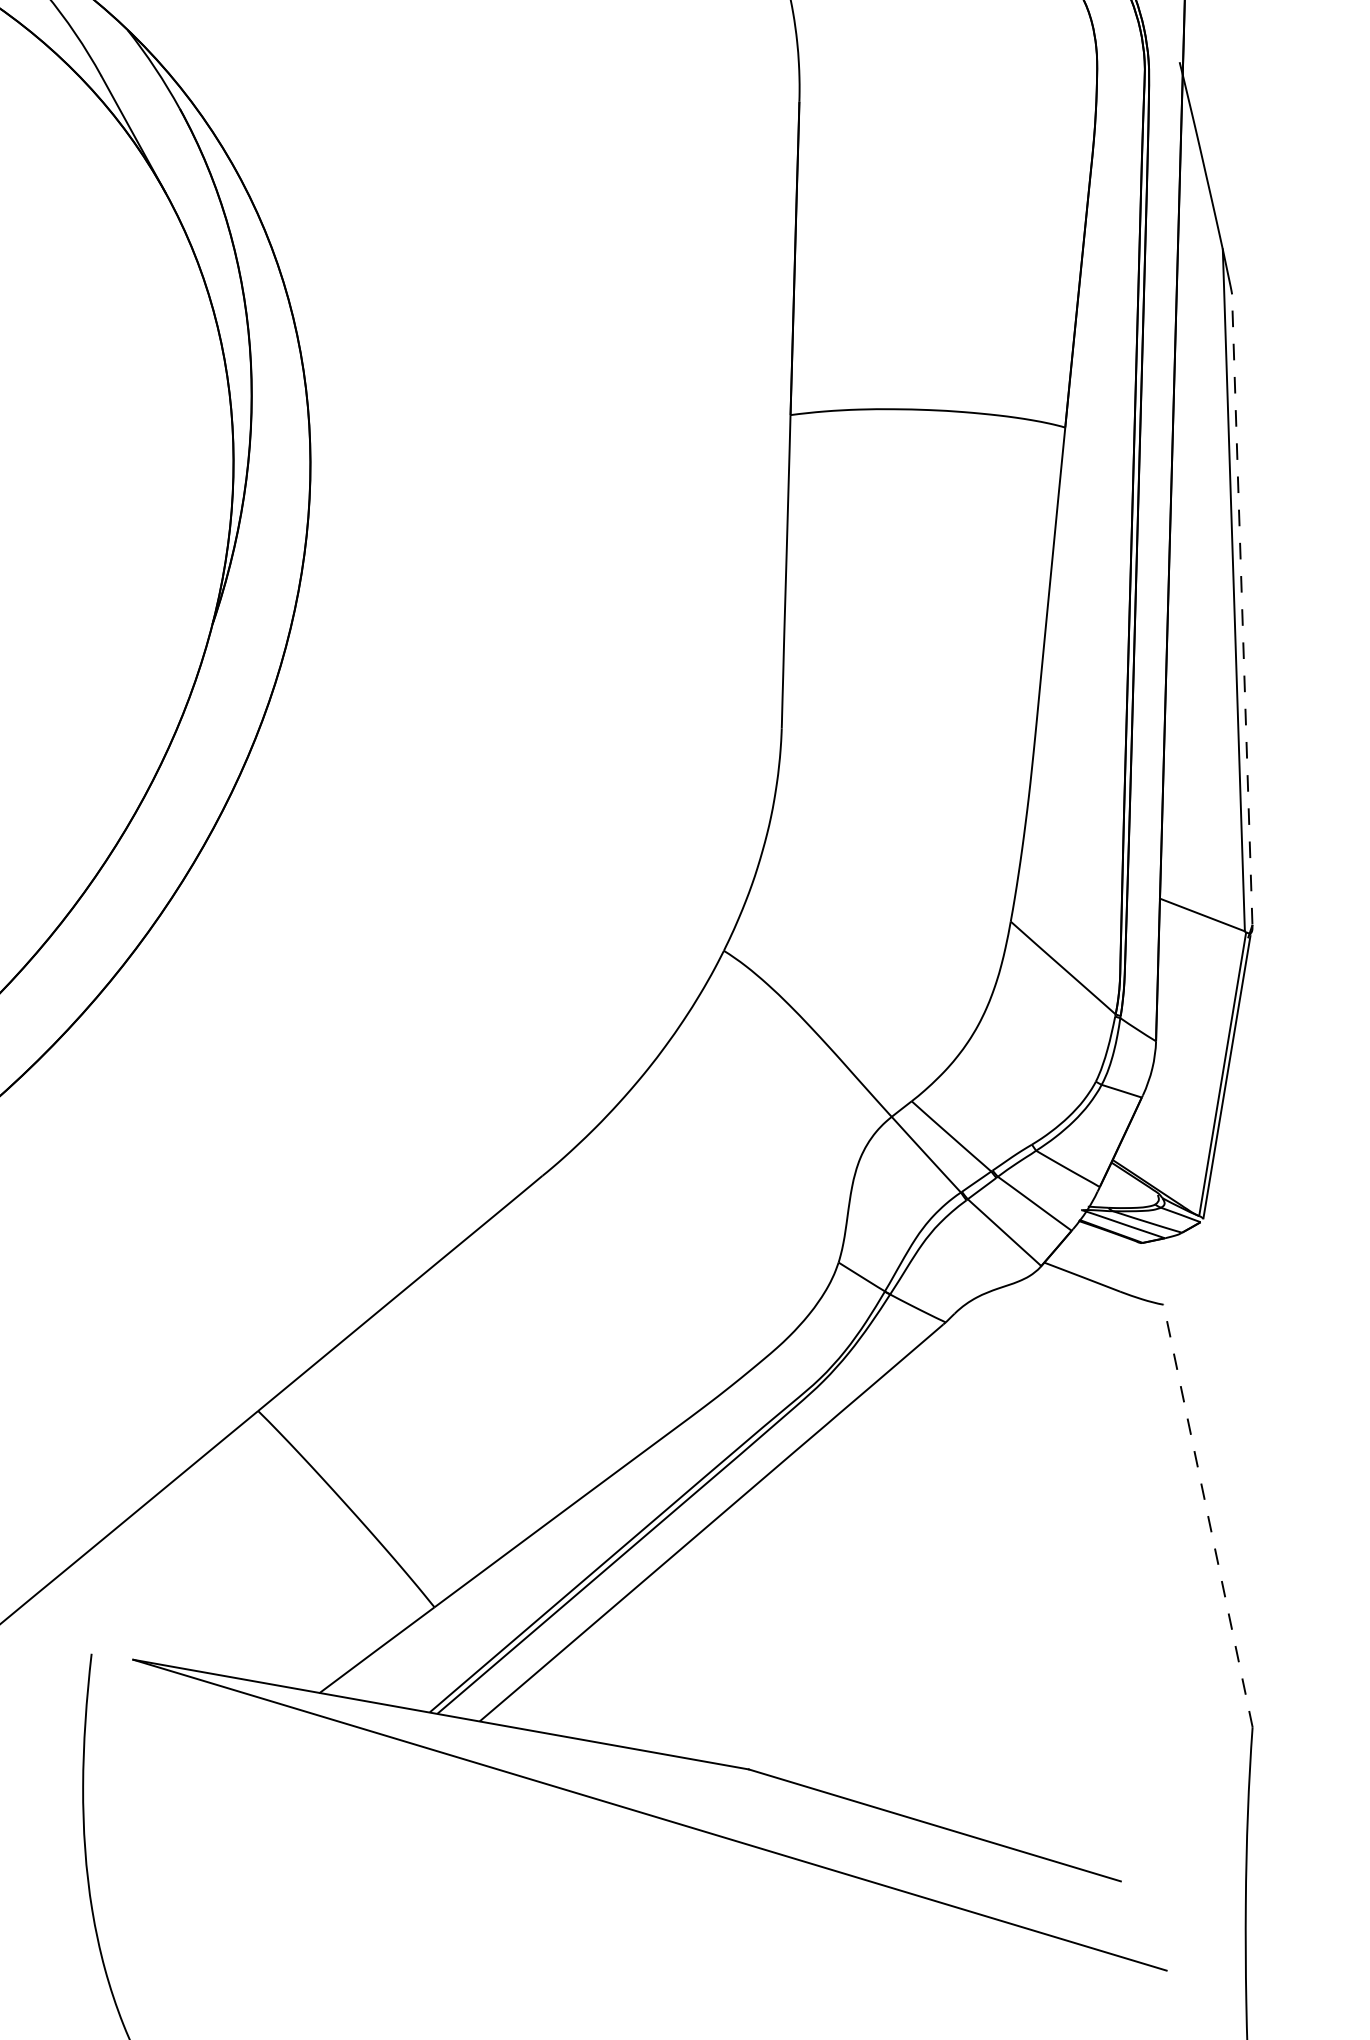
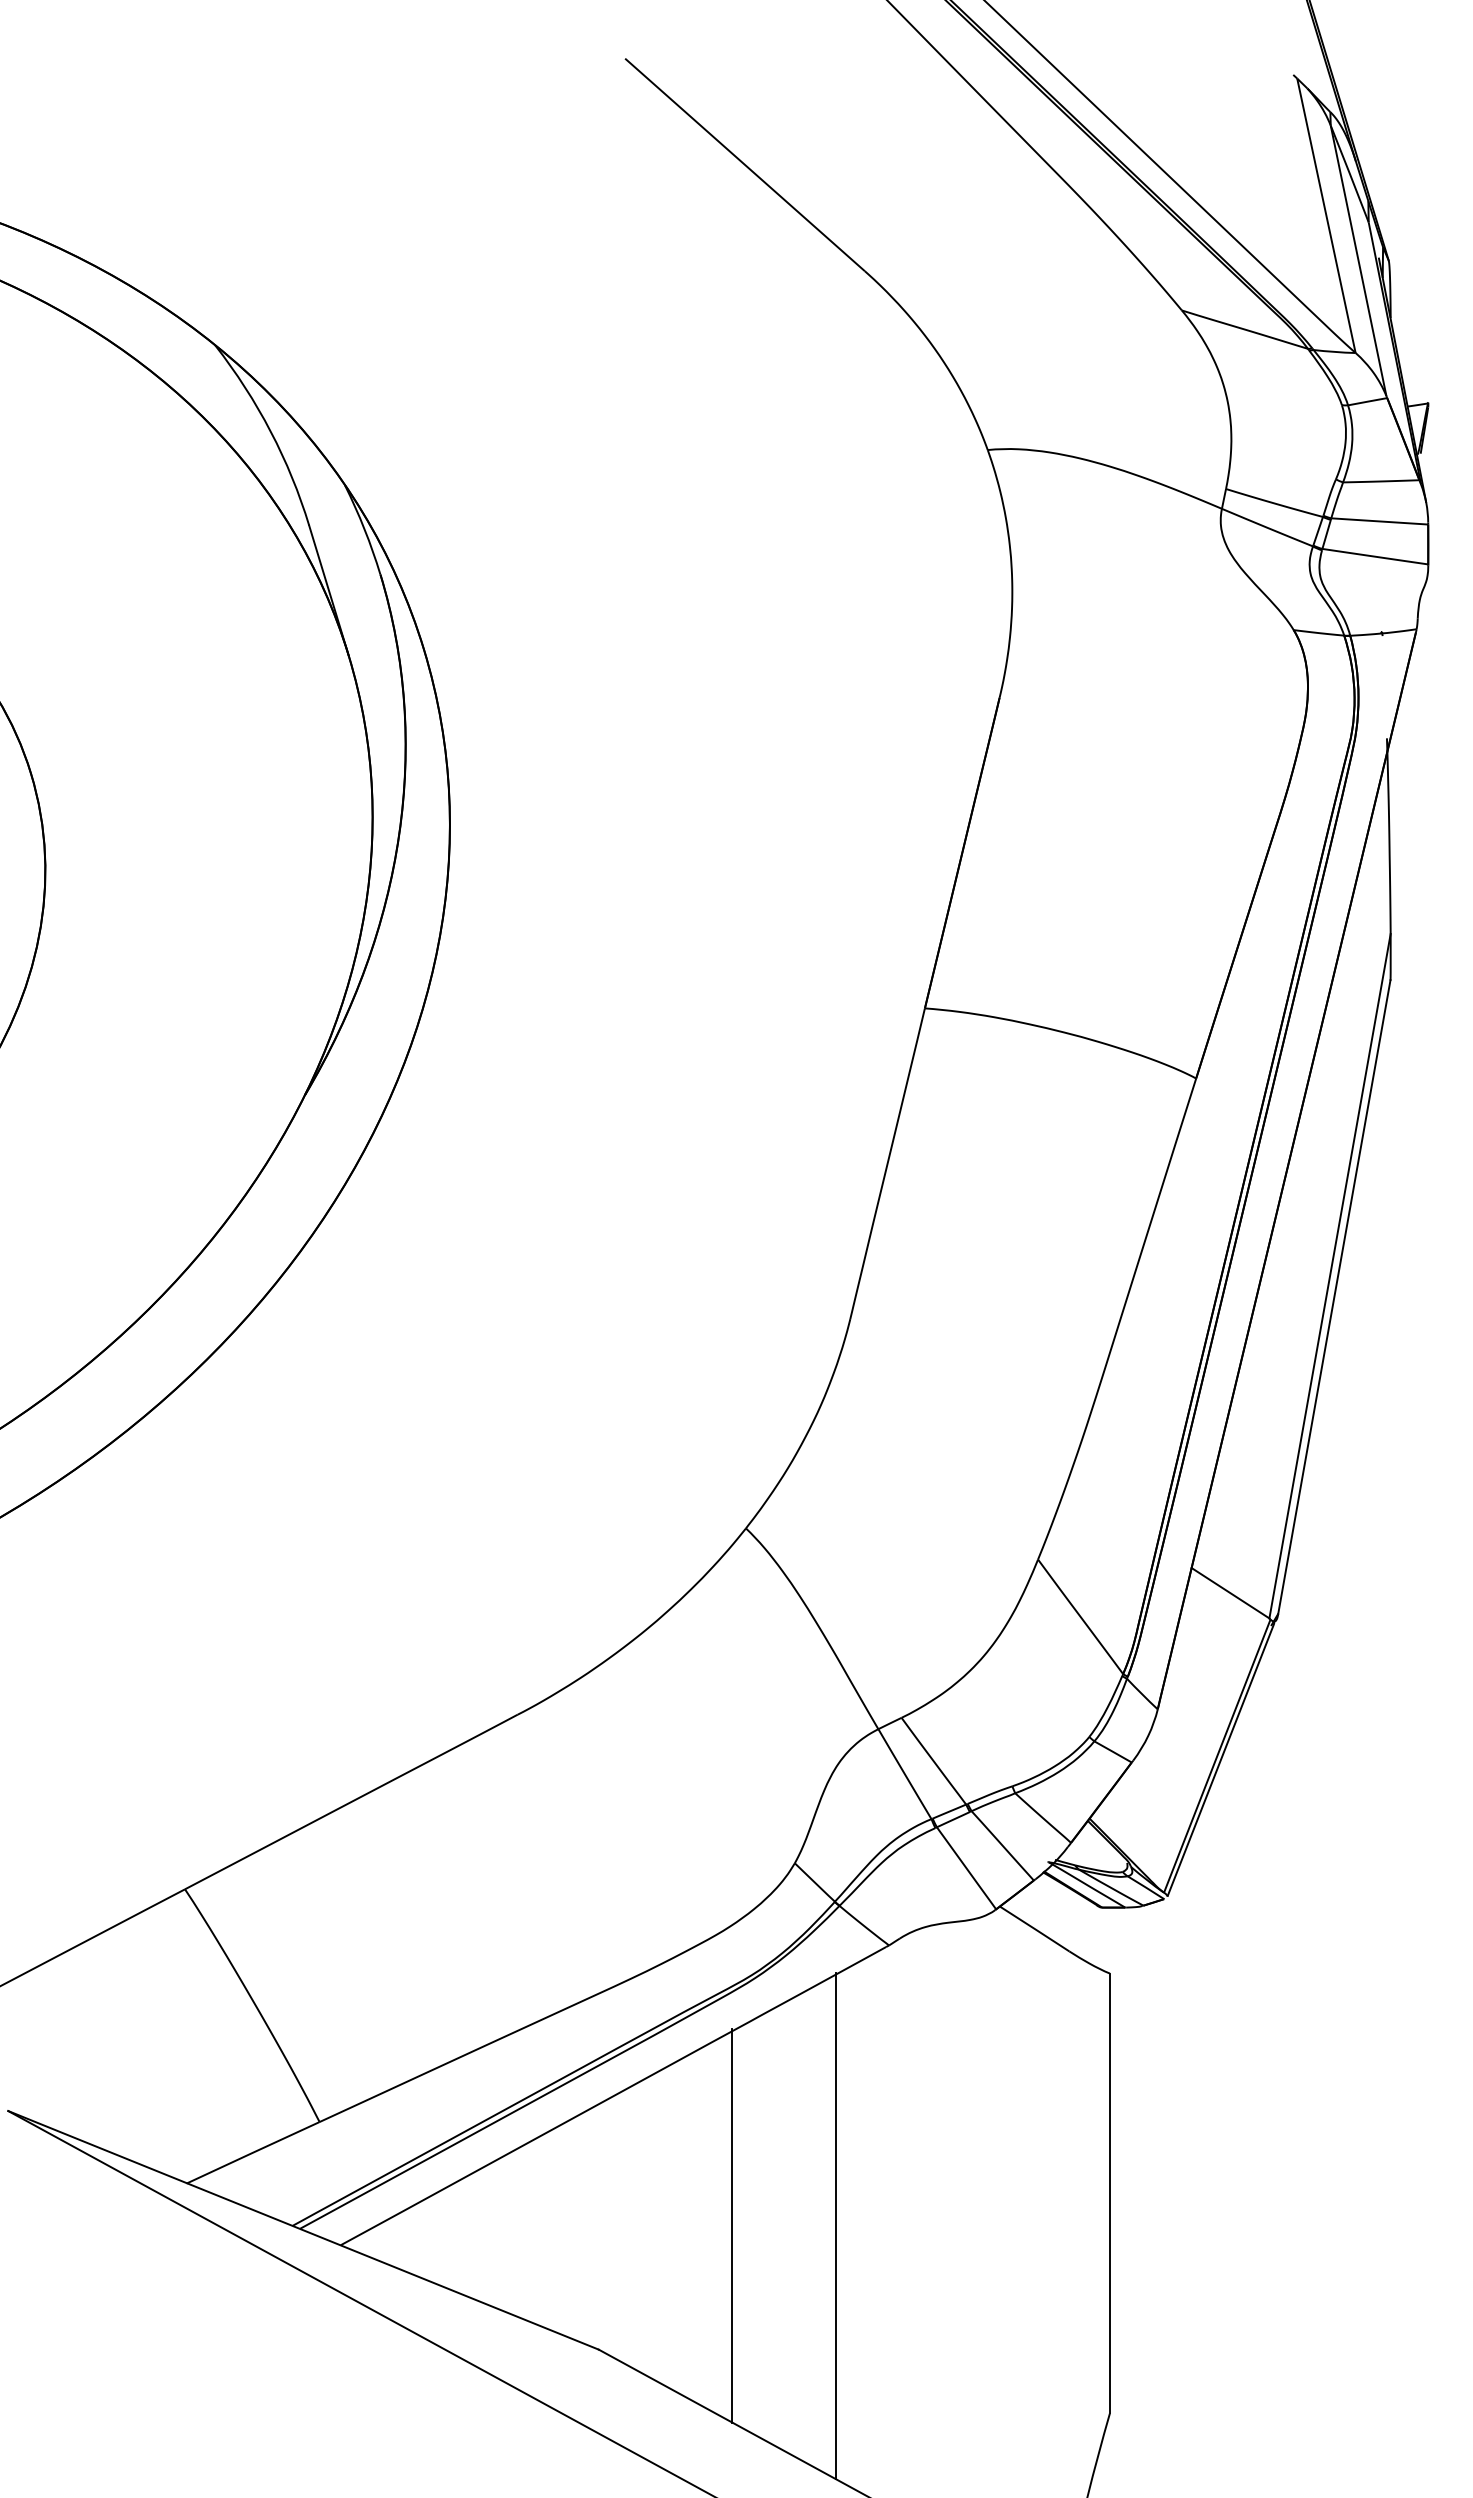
line: (1242, 608) -> (1334, 1296), dashed -> solid
line: (1207, 1516) -> (1109, 2193), dashed -> solid
line: (951, 1602) -> (836, 2225), added
line: (852, 1623) -> (732, 2225), added

